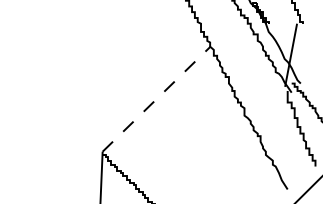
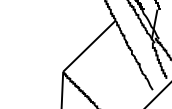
line: (156, 99) -> (89, 46), dashed -> solid

